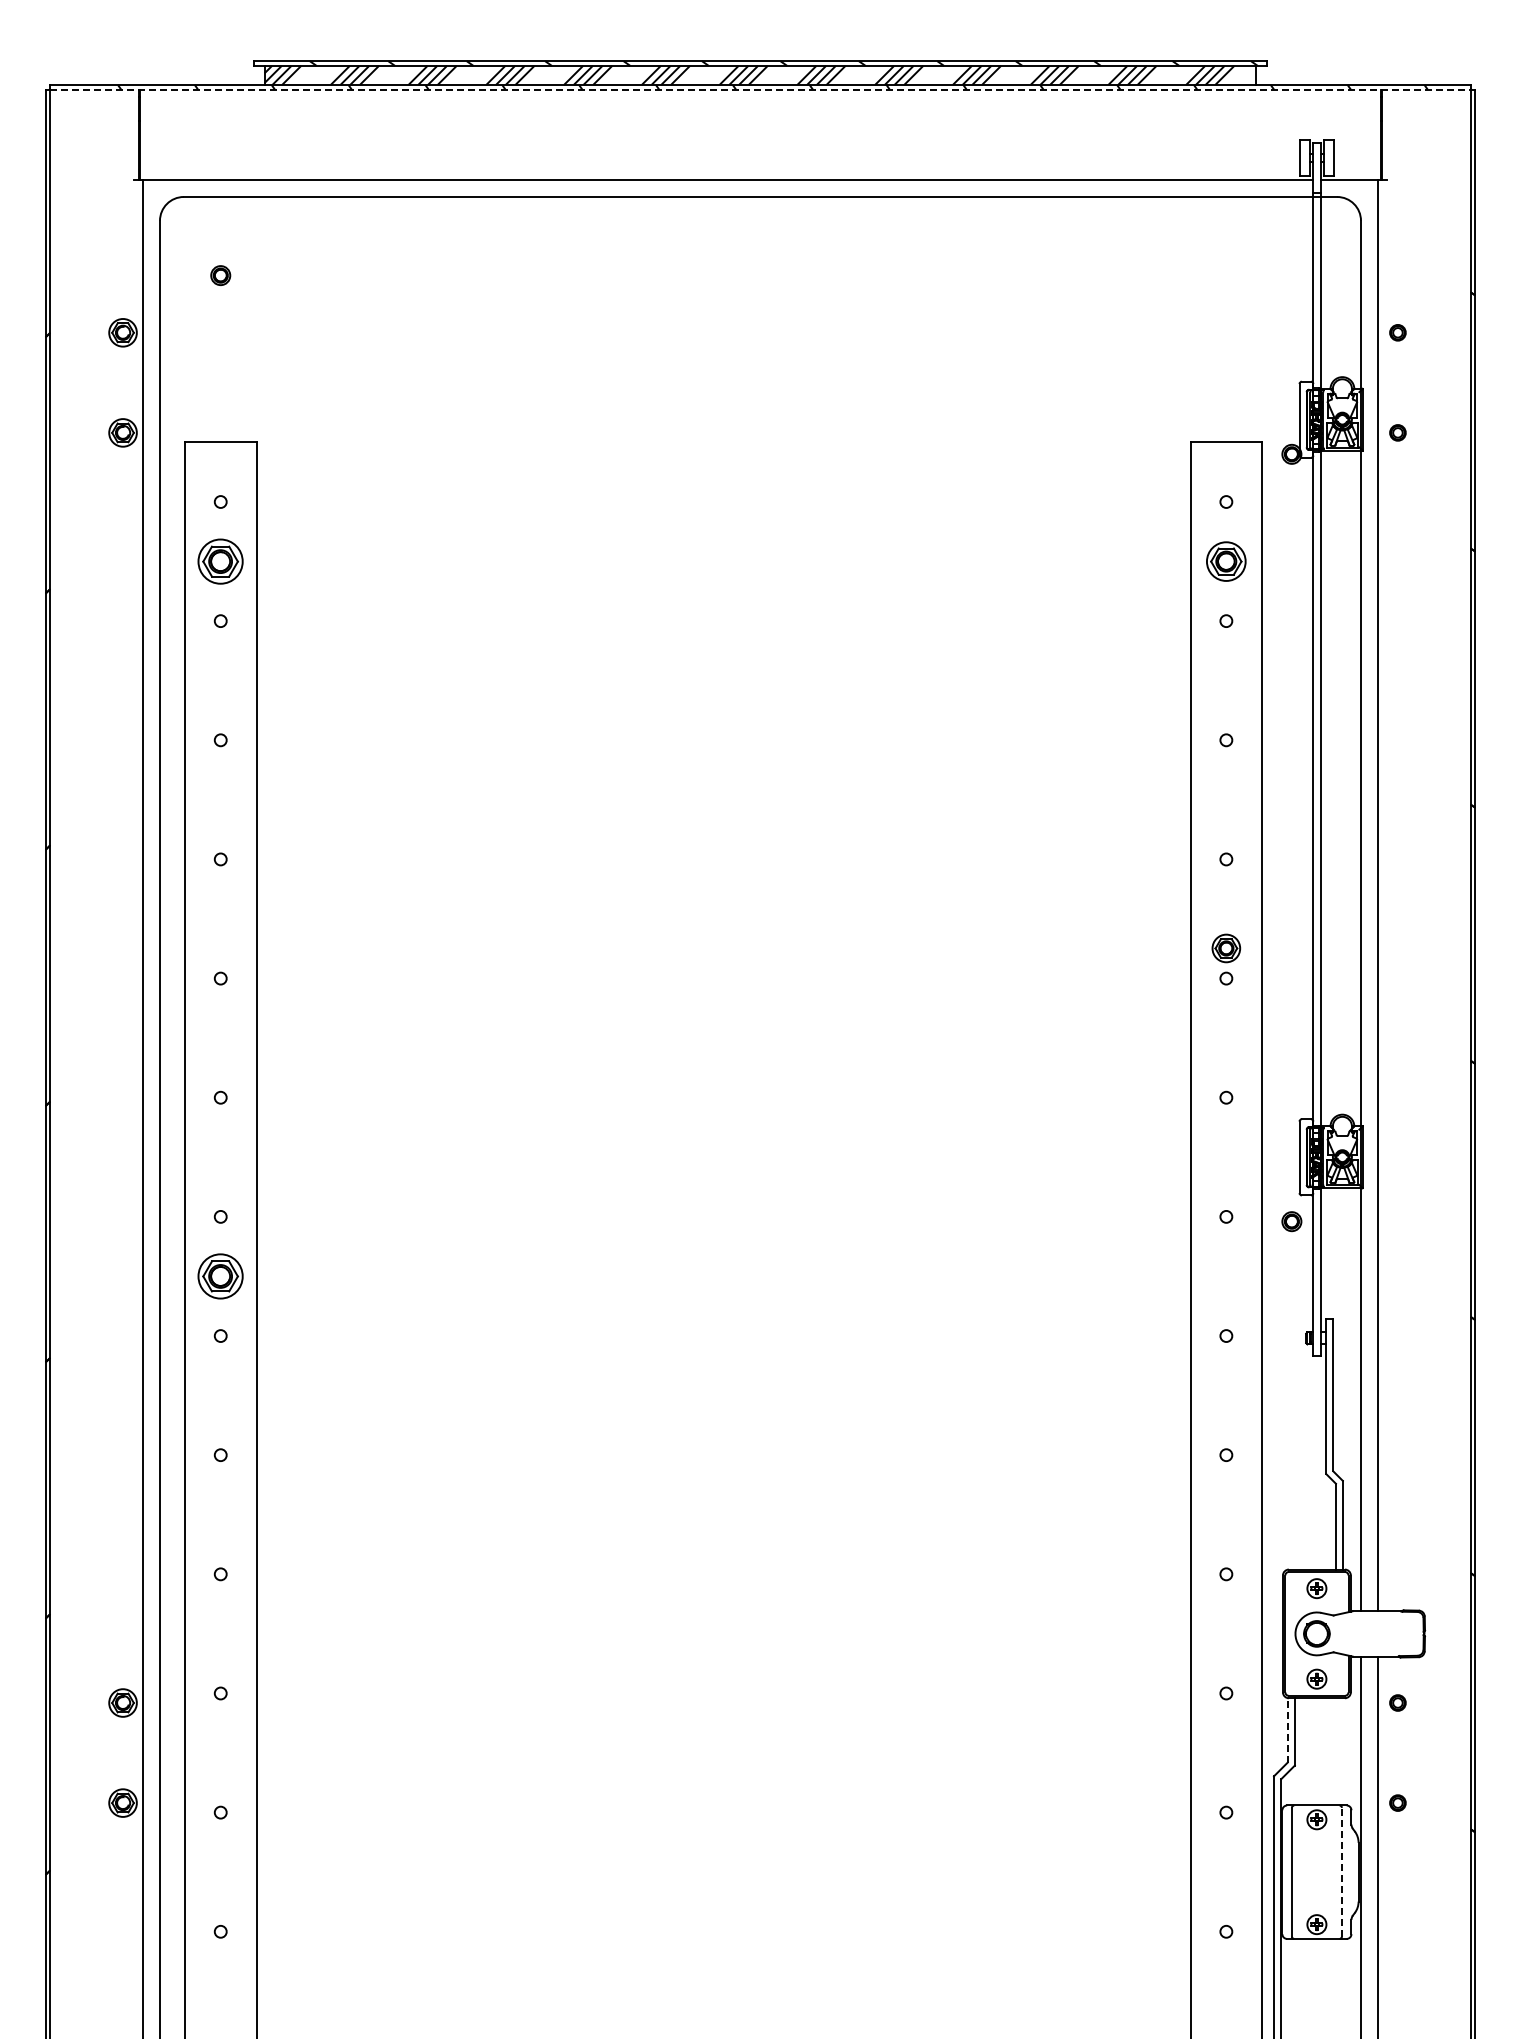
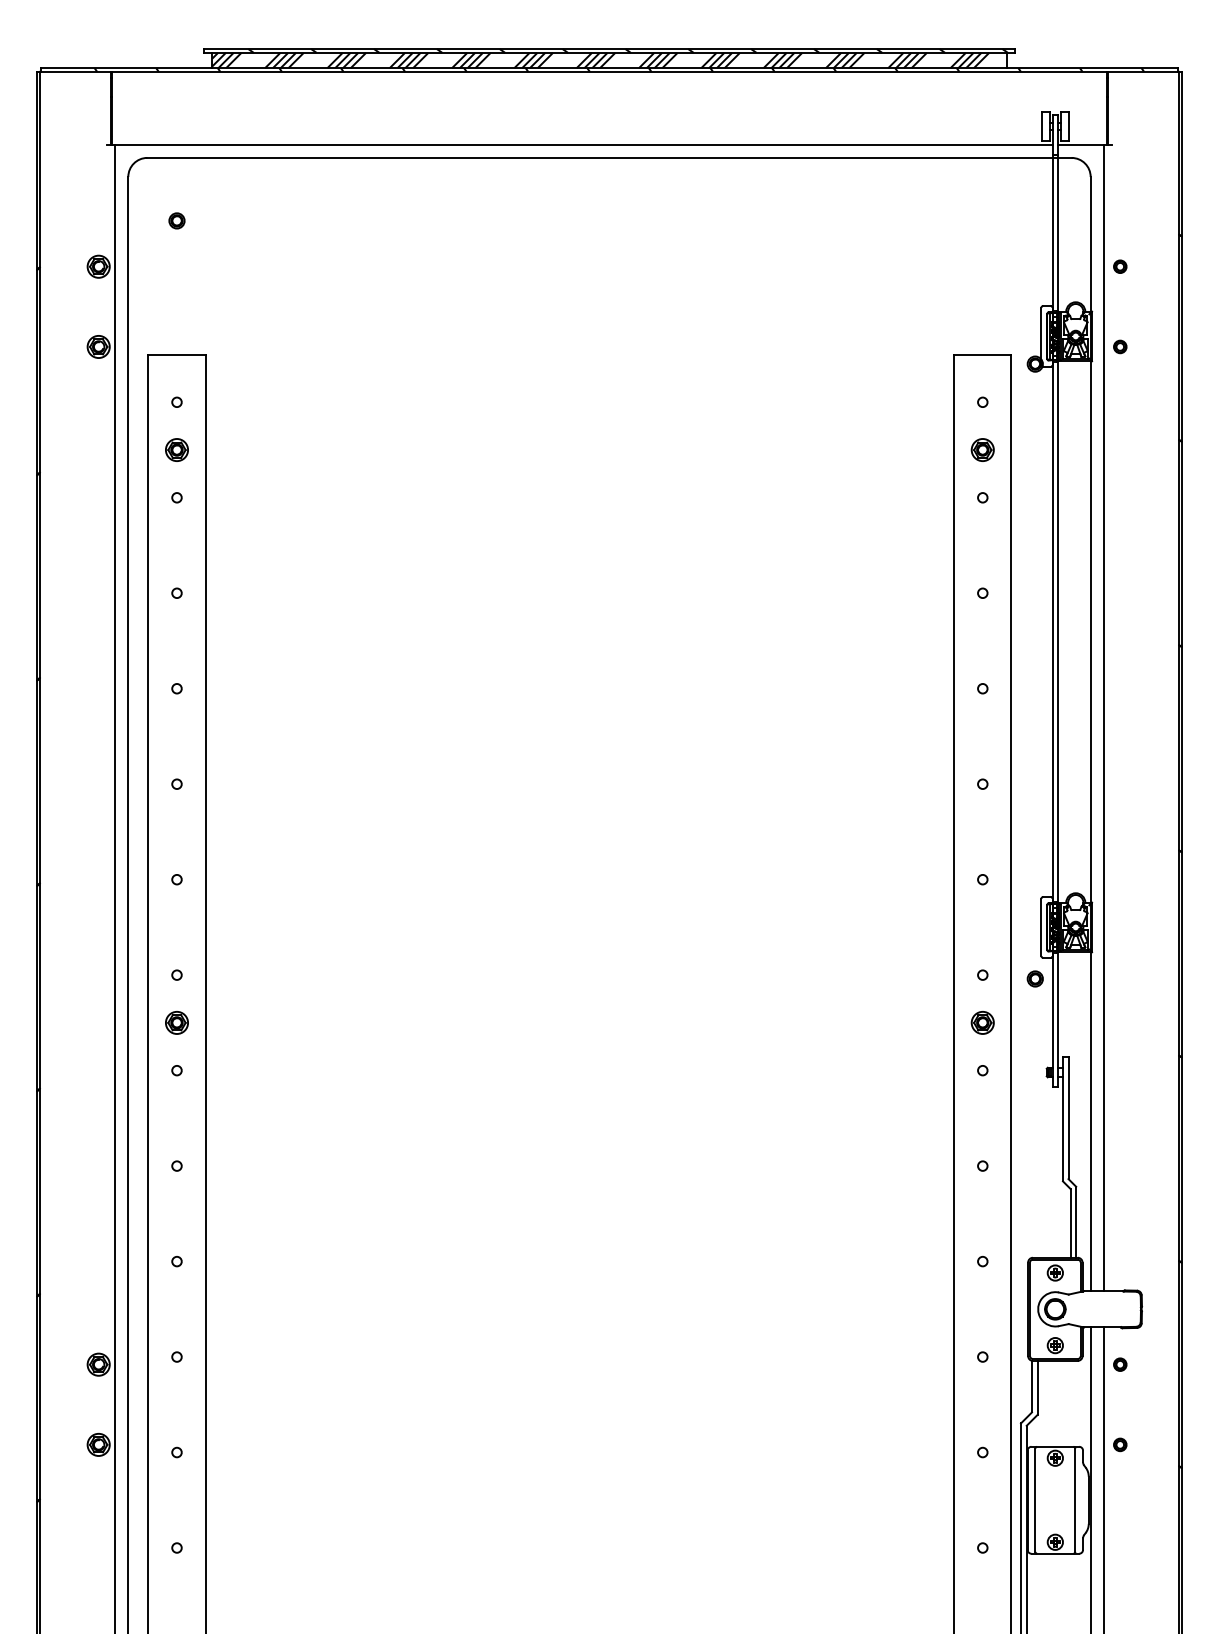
line: (760, 89) -> (609, 71), dashed -> solid
part: (220, 561) -> (176, 450), size x0.62
part: (1226, 561) -> (982, 450), size x0.71
part: (1226, 948) -> (982, 1022), moved
part: (220, 1276) -> (176, 1022), size x0.62
line: (1287, 1729) -> (1031, 1385), dashed -> solid
line: (1341, 1871) -> (1075, 1499), dashed -> solid

